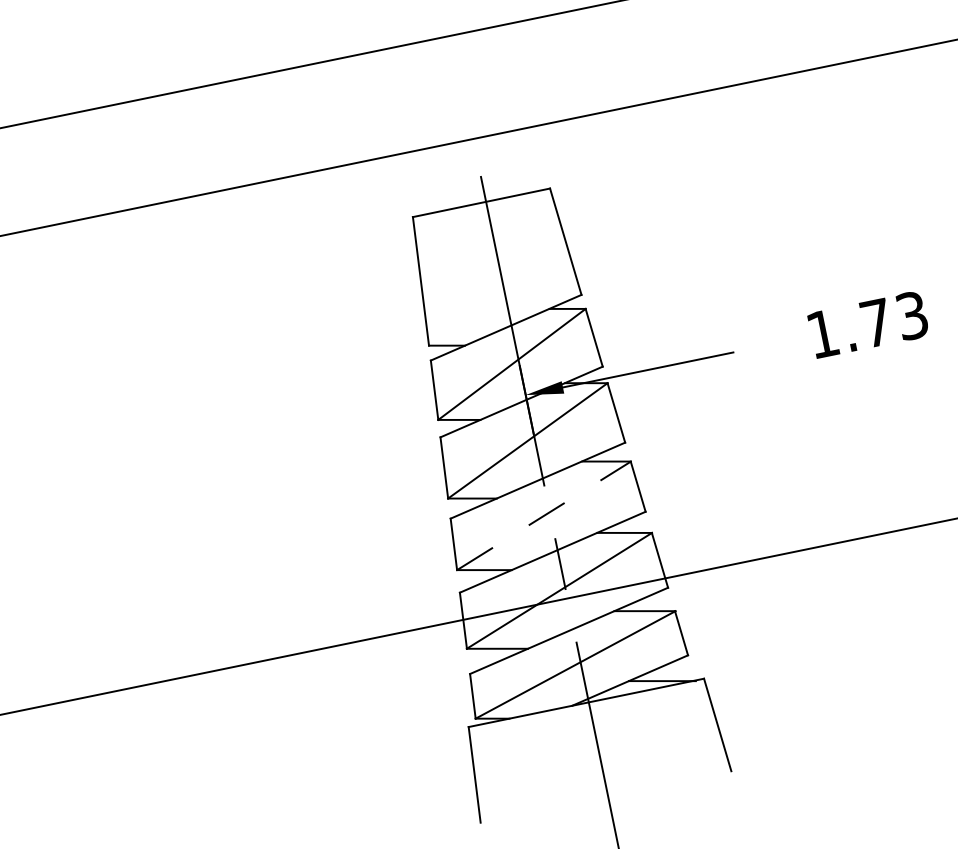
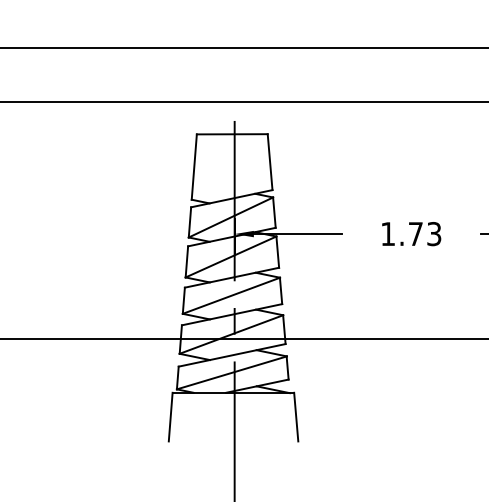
line: (544, 515) -> (231, 295), dashed -> solid

